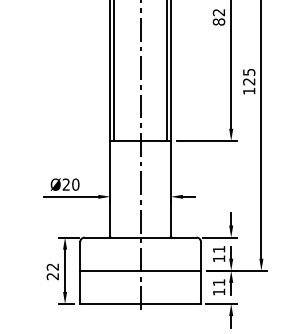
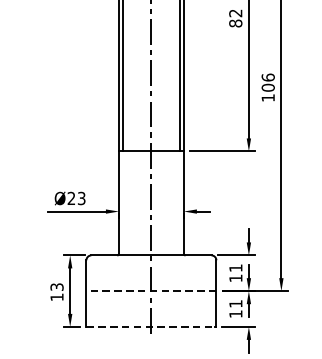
text: (249, 76) -> (268, 82), 125 -> 106
text: (75, 184) -> (81, 198), Ø20 -> Ø23
line: (140, 270) -> (151, 290), solid -> dashed
text: (52, 271) -> (56, 291), 22 -> 13
line: (141, 304) -> (152, 327), solid -> dashed

